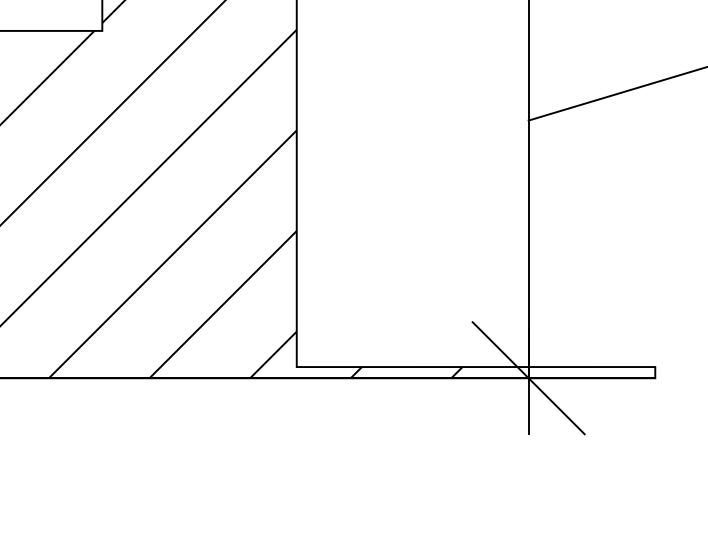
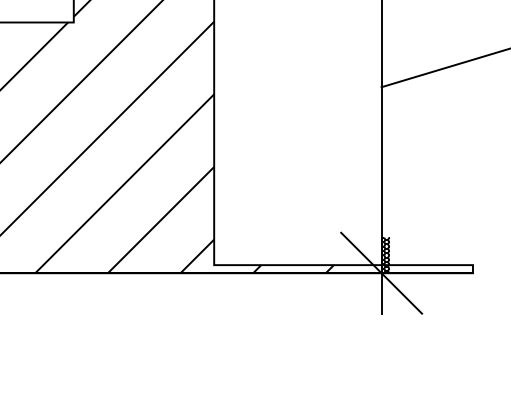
hatch: (534, 353) -> (385, 255), added

